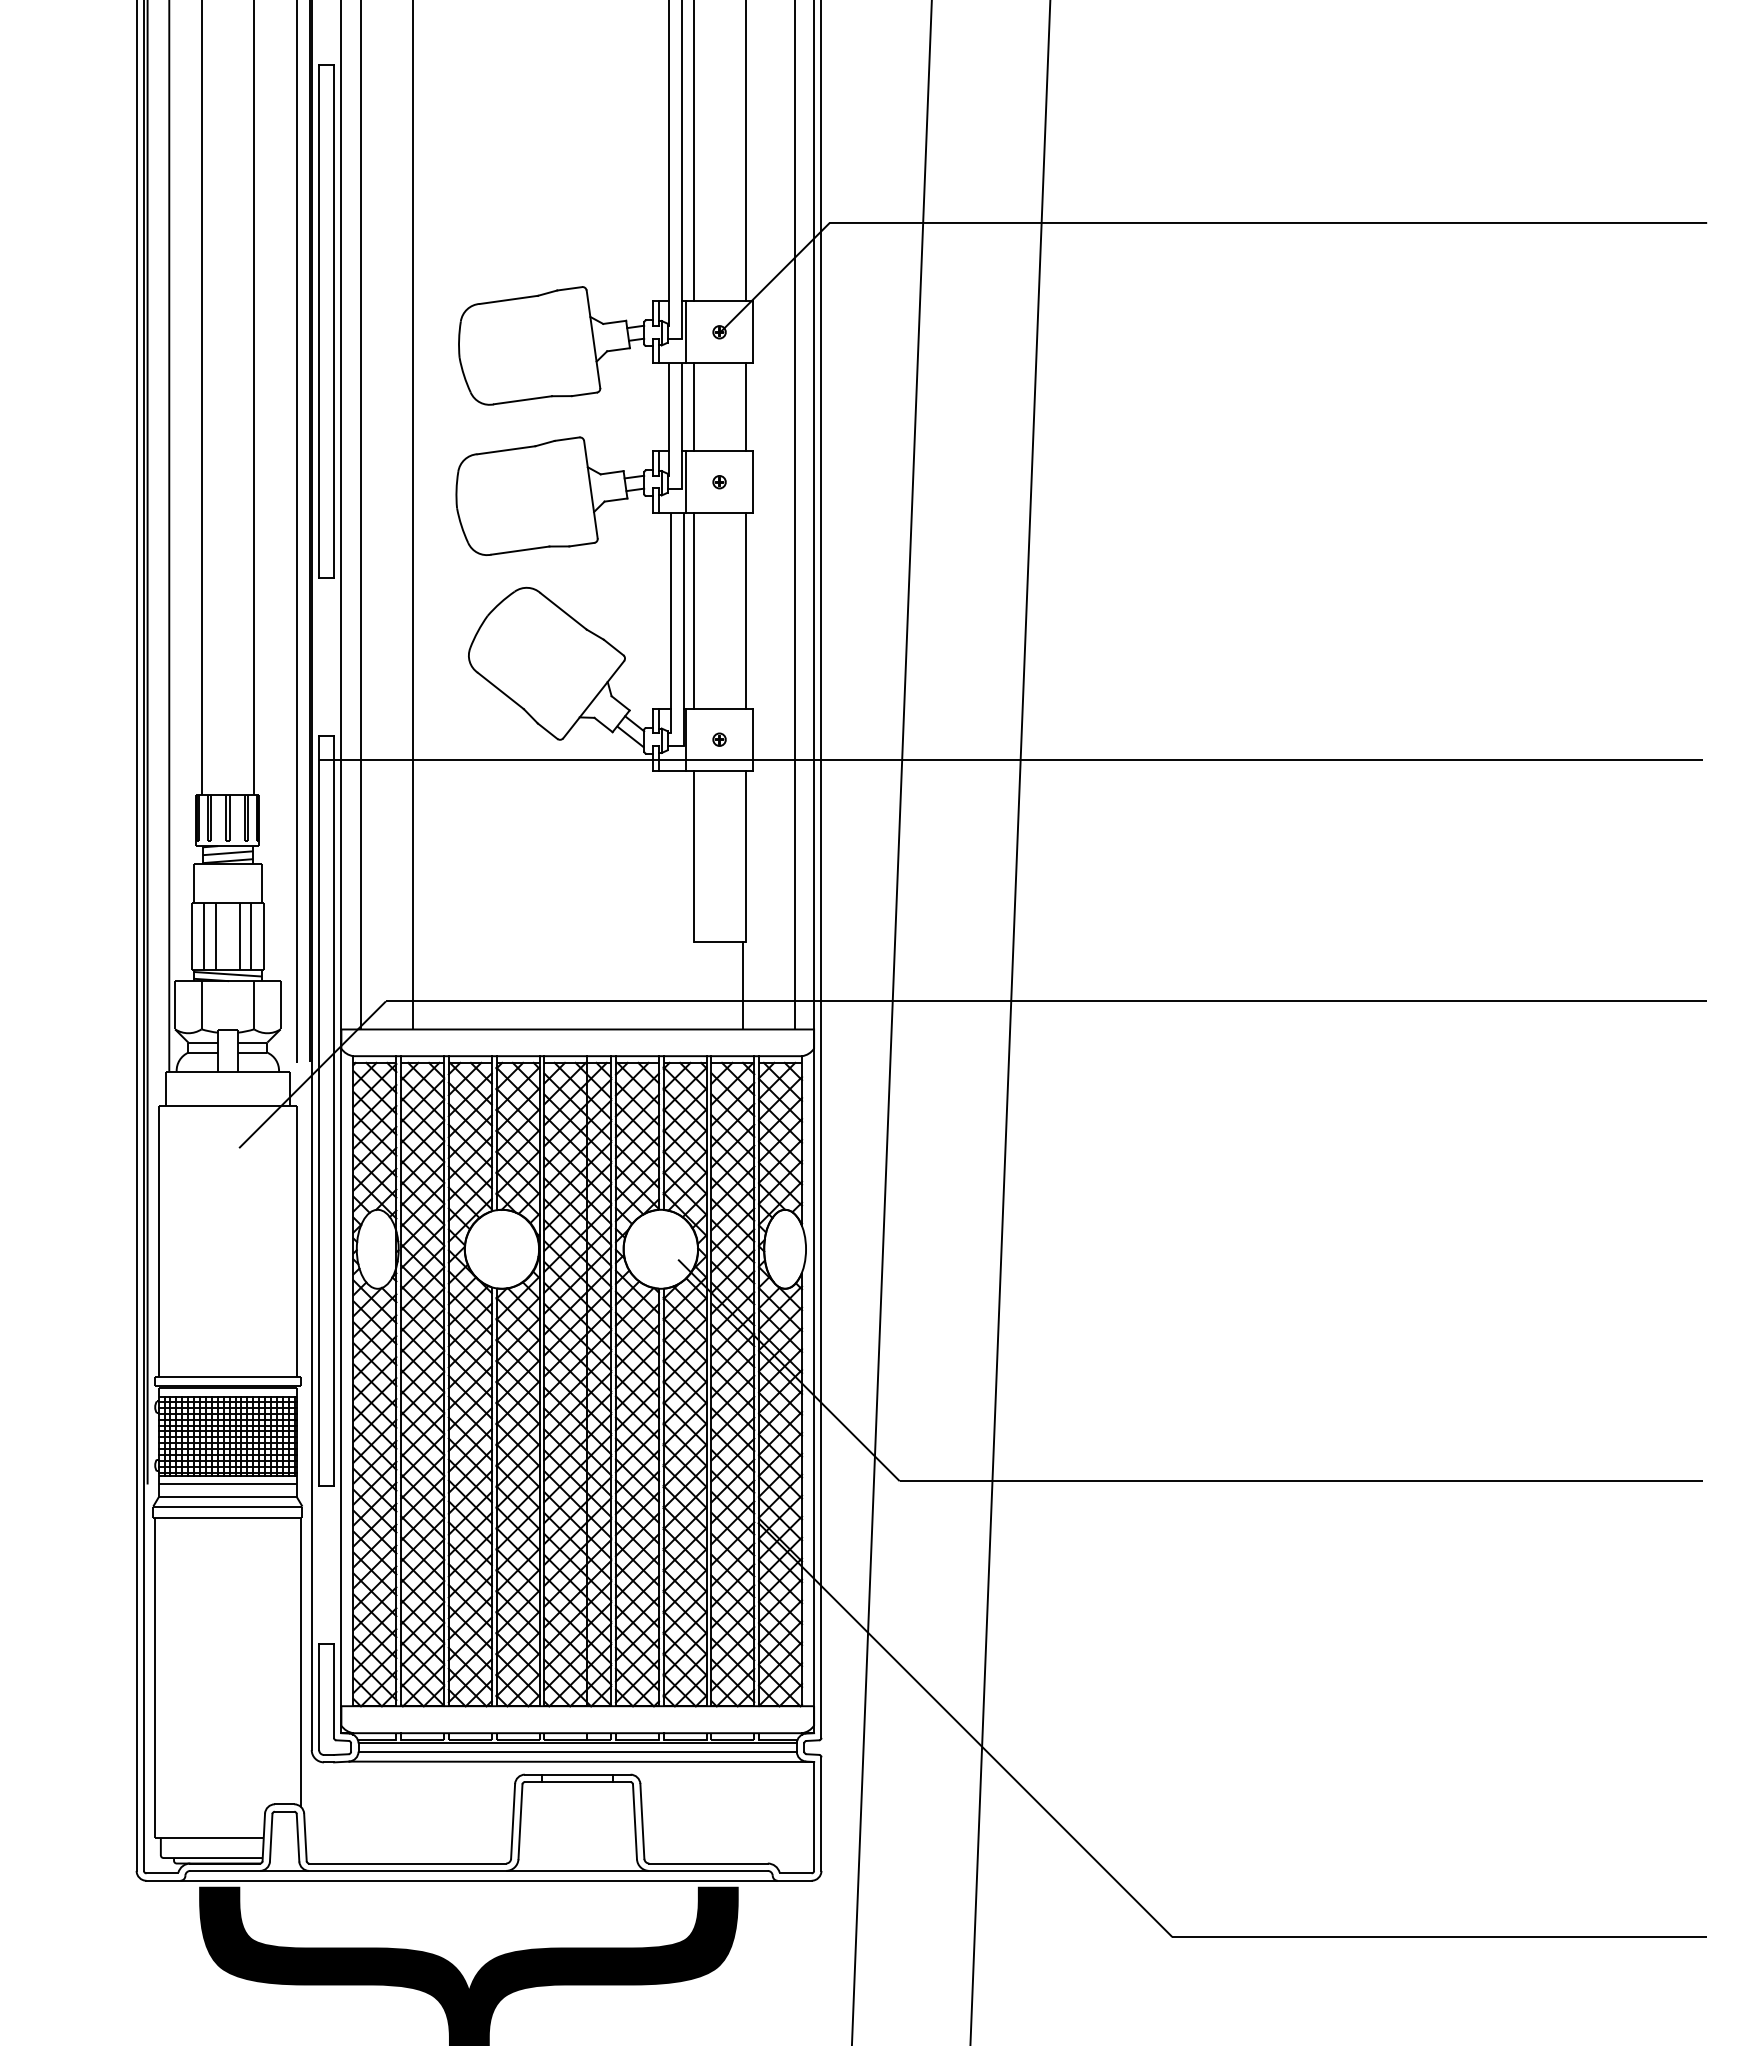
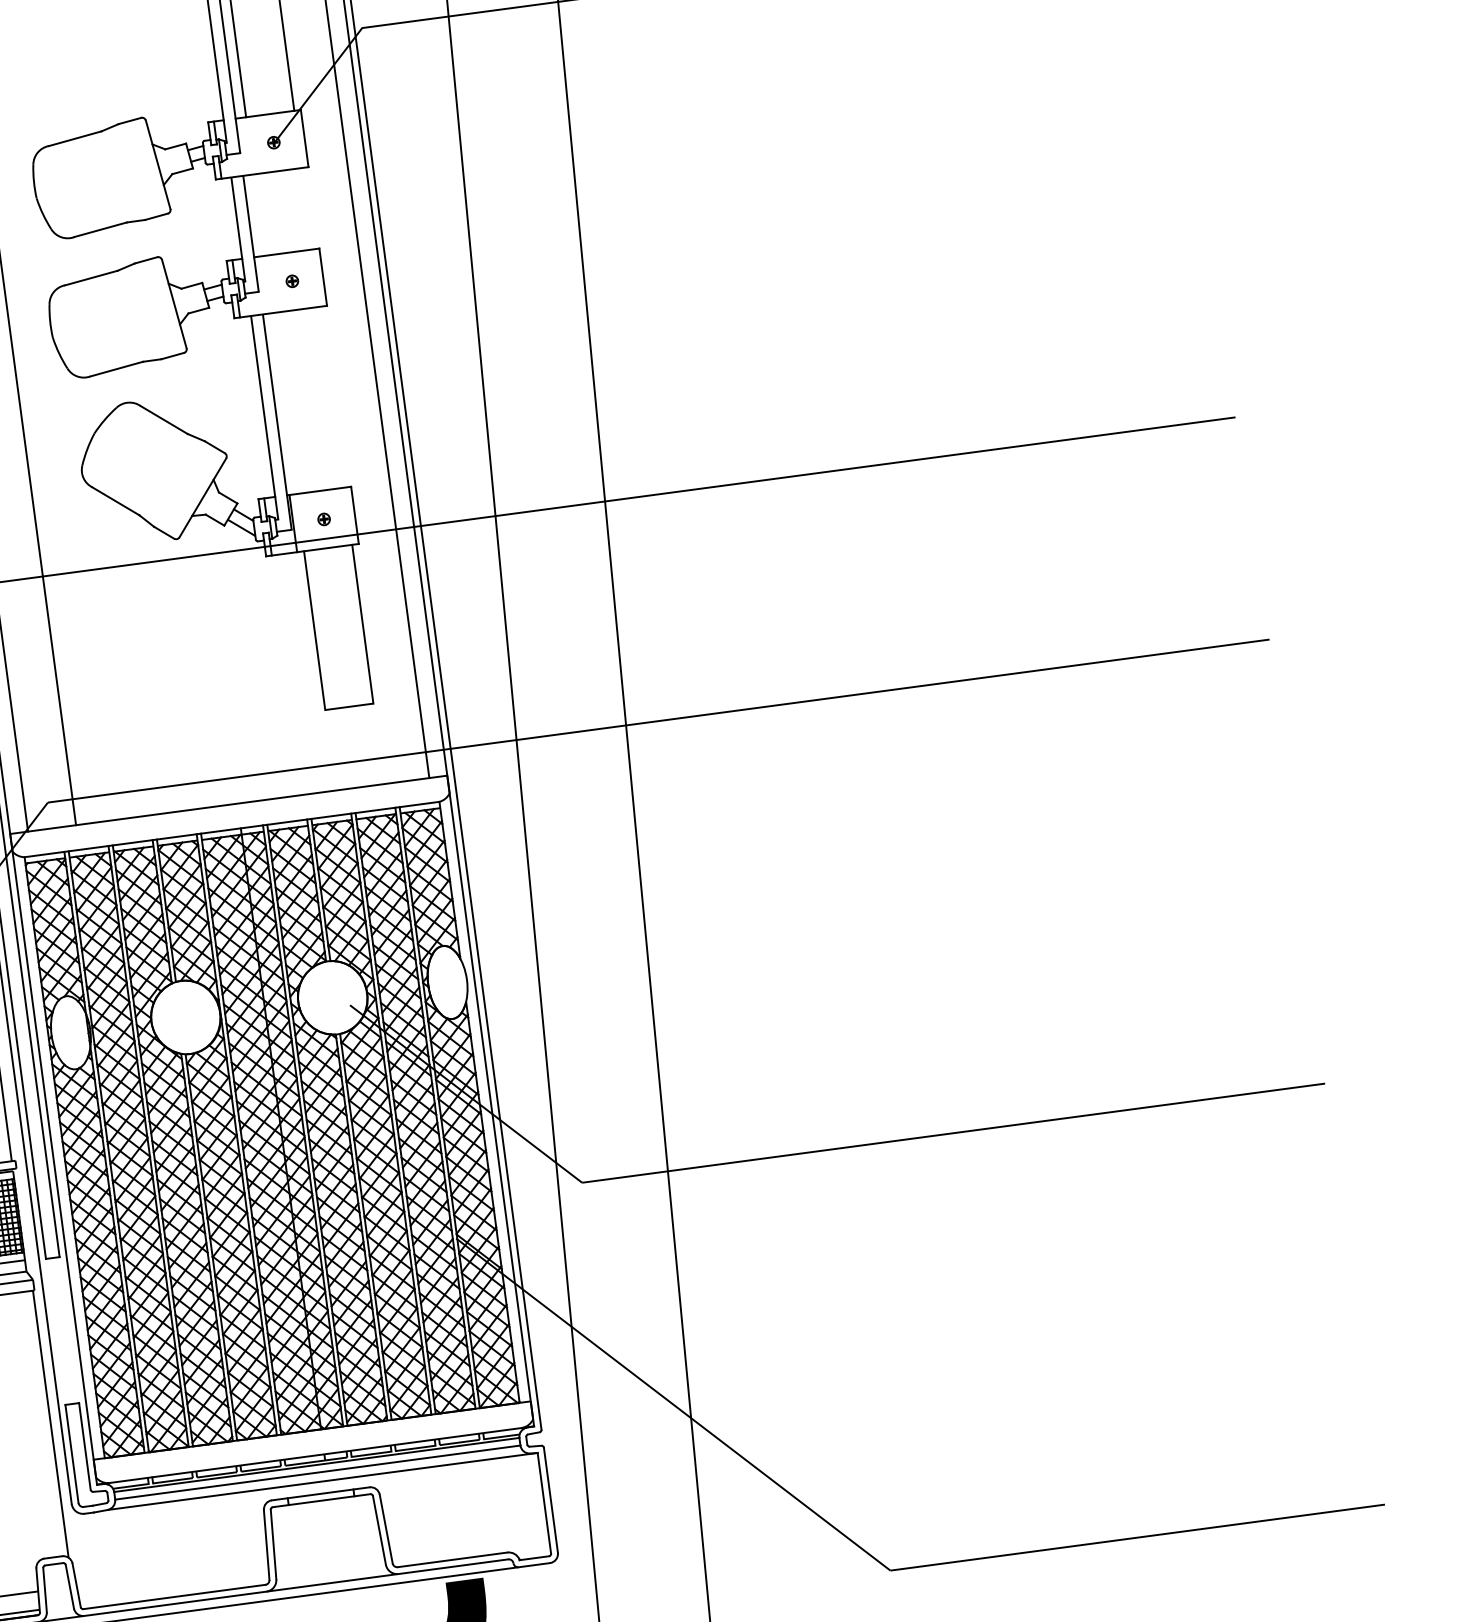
line: (686, 332) -> (243, 146), removed
line: (693, 407) -> (259, 215), removed
line: (745, 407) -> (307, 209), removed
line: (686, 482) -> (261, 285), removed
line: (693, 610) -> (284, 403), removed
line: (745, 610) -> (332, 396), removed
line: (742, 985) -> (375, 743), removed

